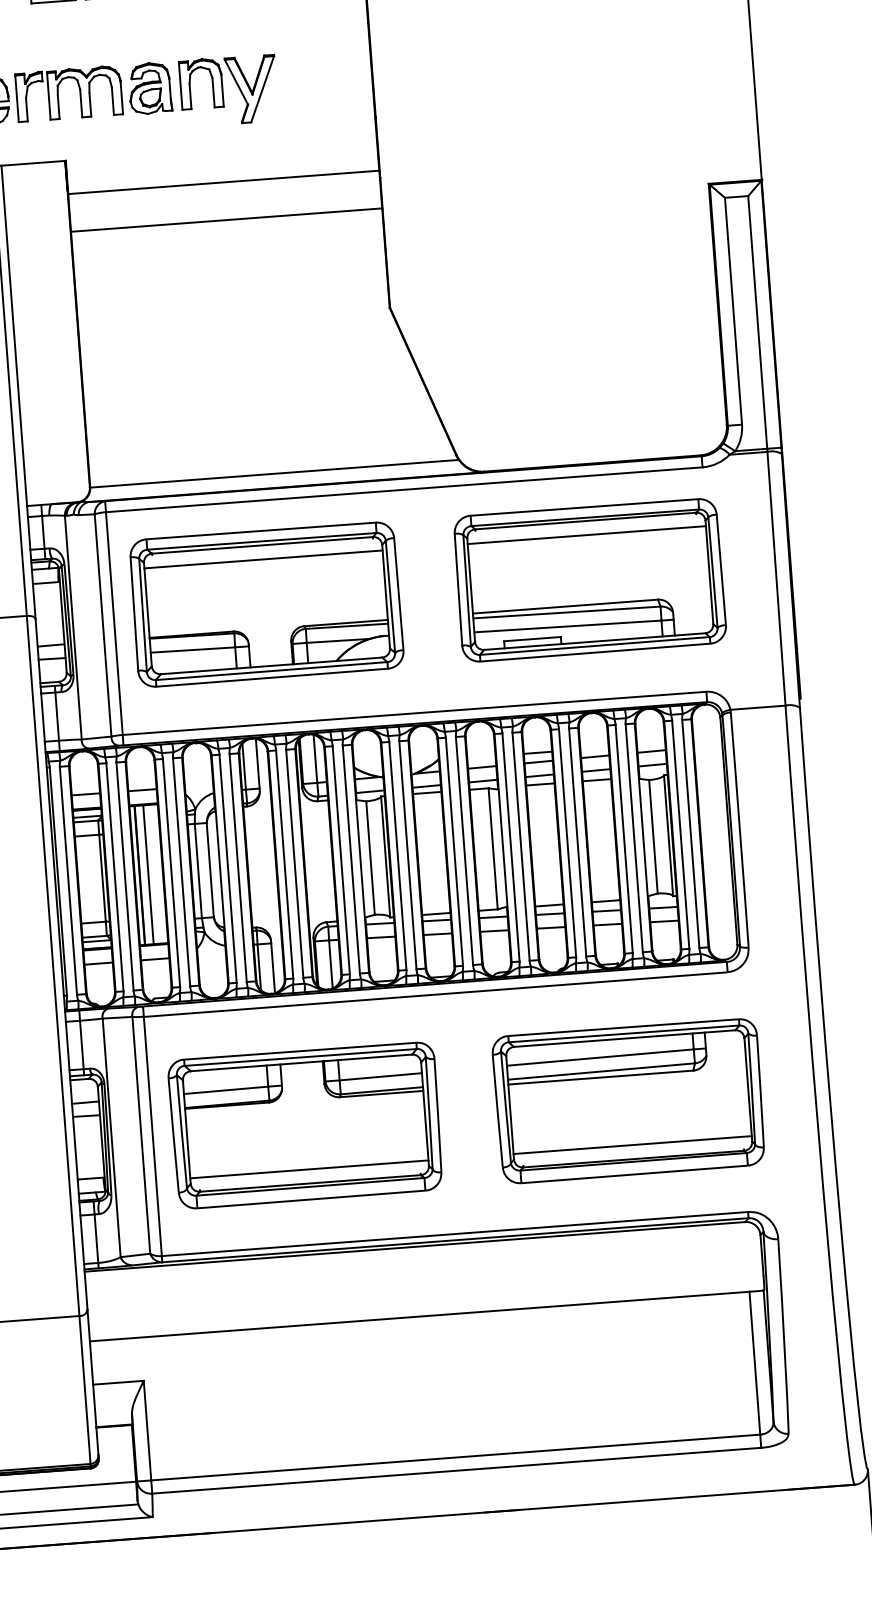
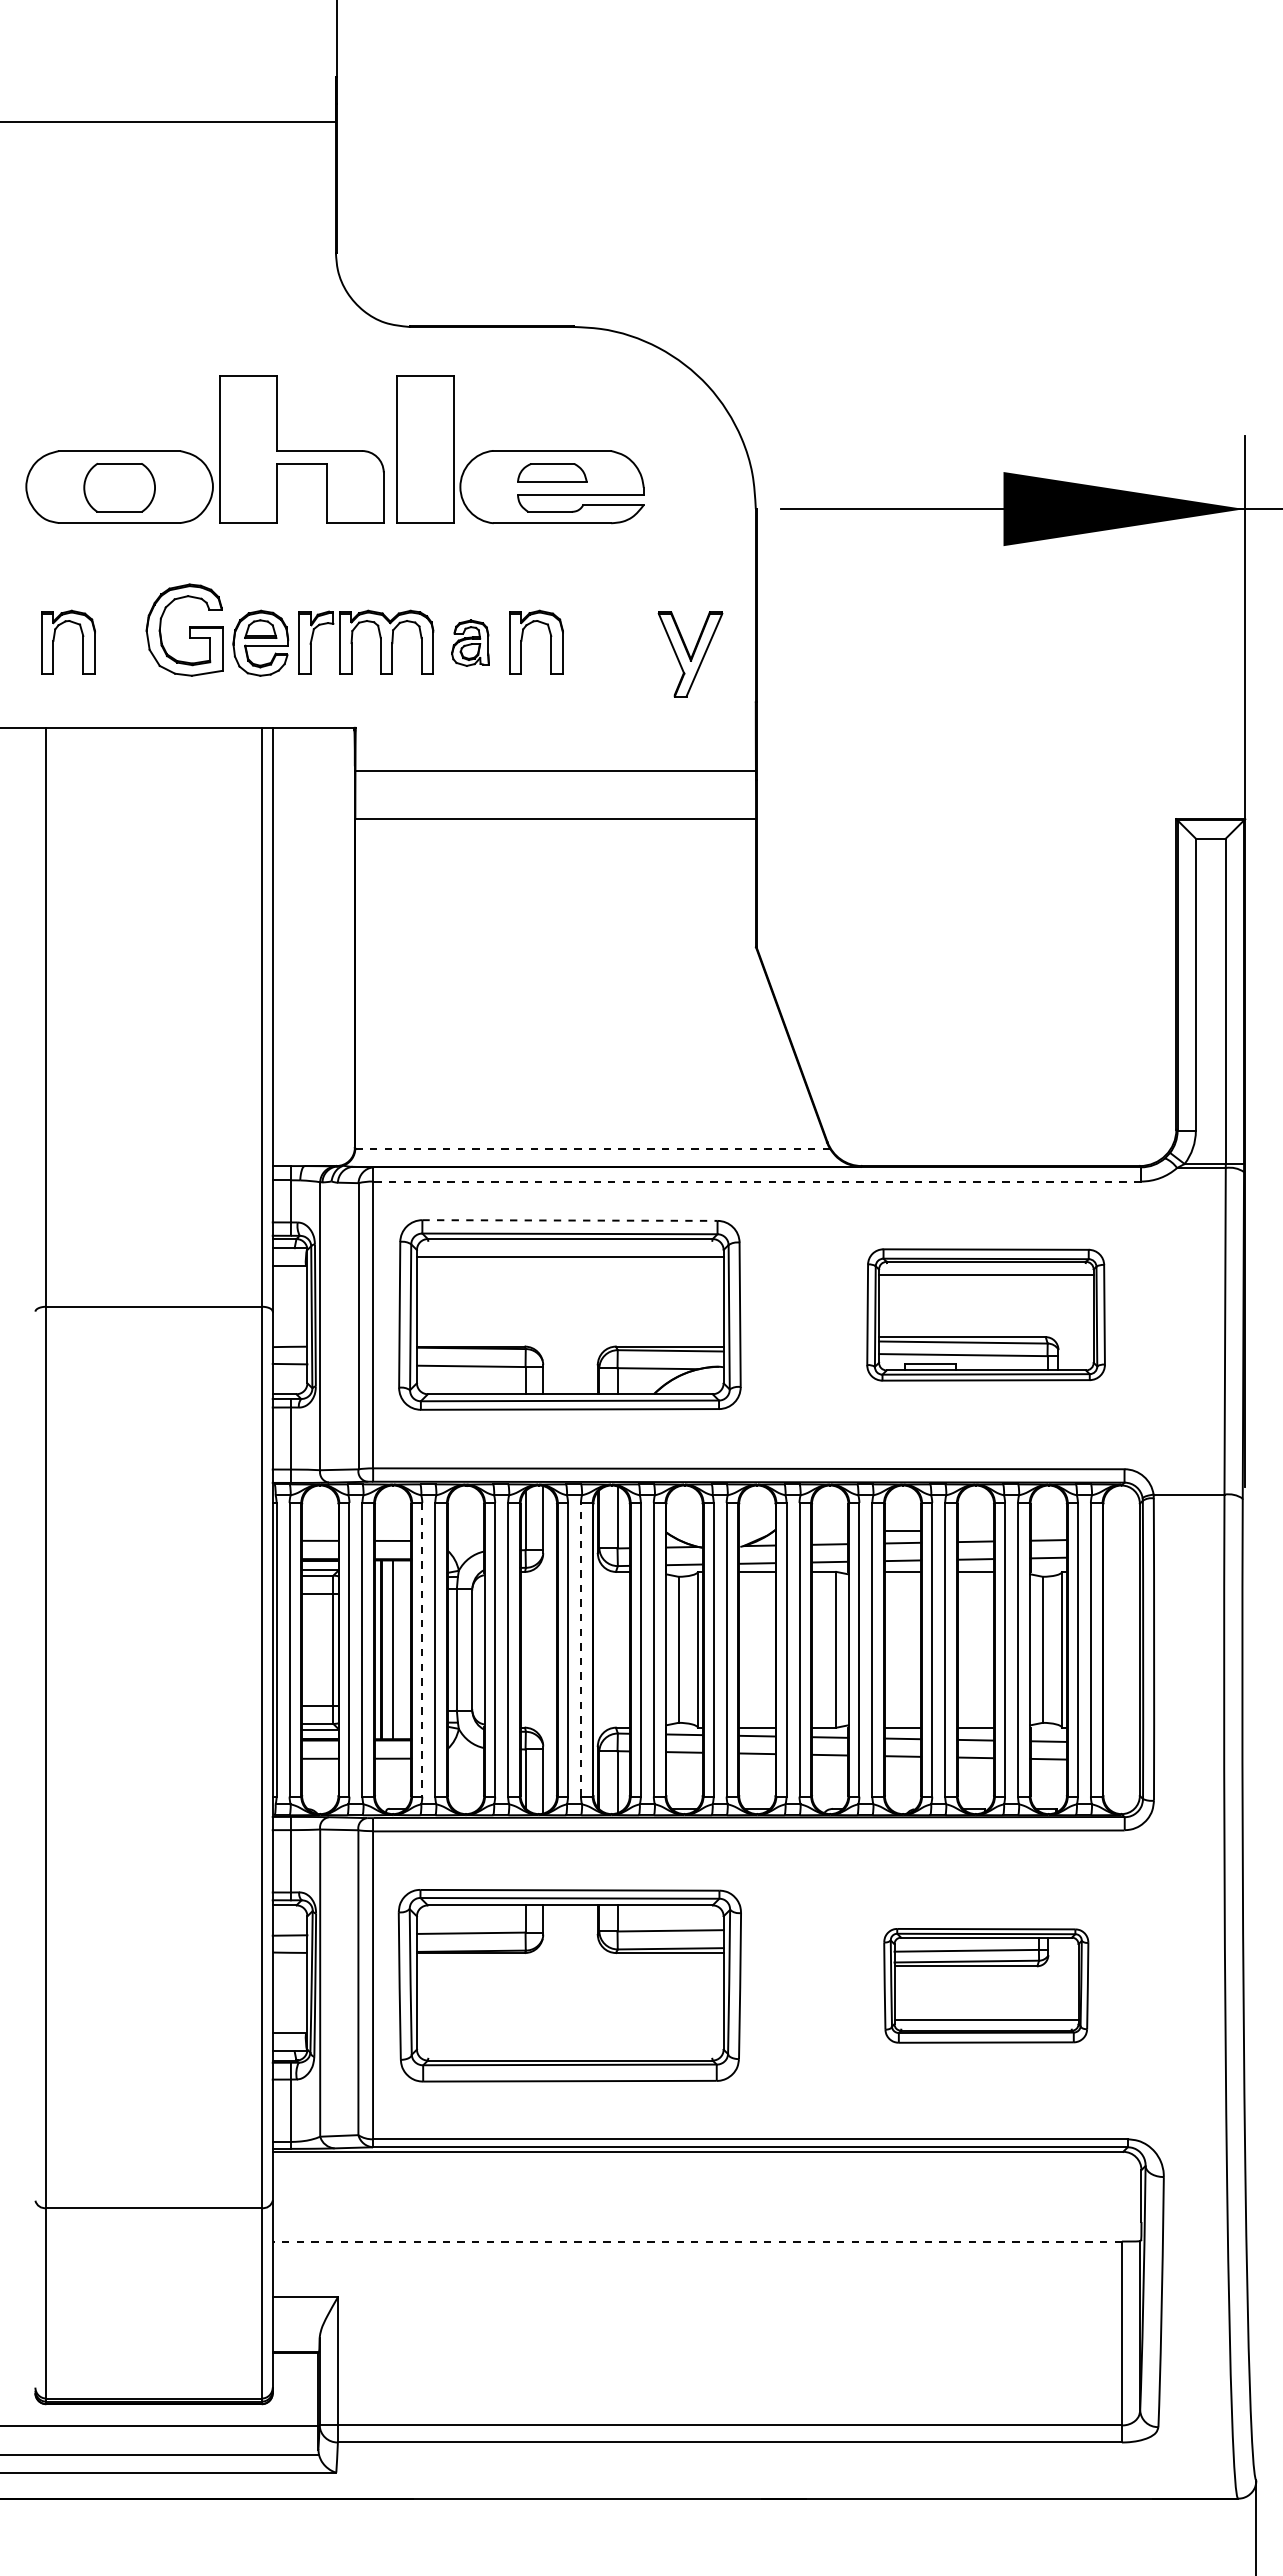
part: (150, 87) -> (470, 642), size x0.7
part: (251, 89) -> (690, 654), moved
line: (275, 473) -> (593, 1148), solid -> dashed
line: (403, 489) -> (756, 1181), solid -> dashed
line: (260, 530) -> (569, 1220), solid -> dashed
part: (589, 579) -> (985, 1314), size x0.7
line: (294, 863) -> (580, 1649), solid -> dashed
line: (171, 872) -> (422, 1649), solid -> dashed
part: (629, 1100) -> (986, 1985), size x0.6
line: (308, 1169) -> (569, 2042), removed
line: (419, 1316) -> (697, 2241), solid -> dashed

